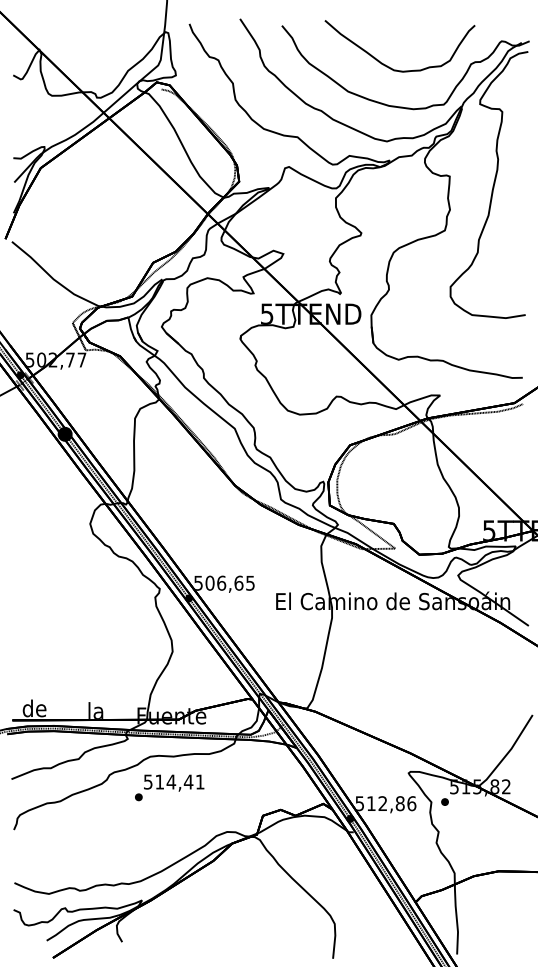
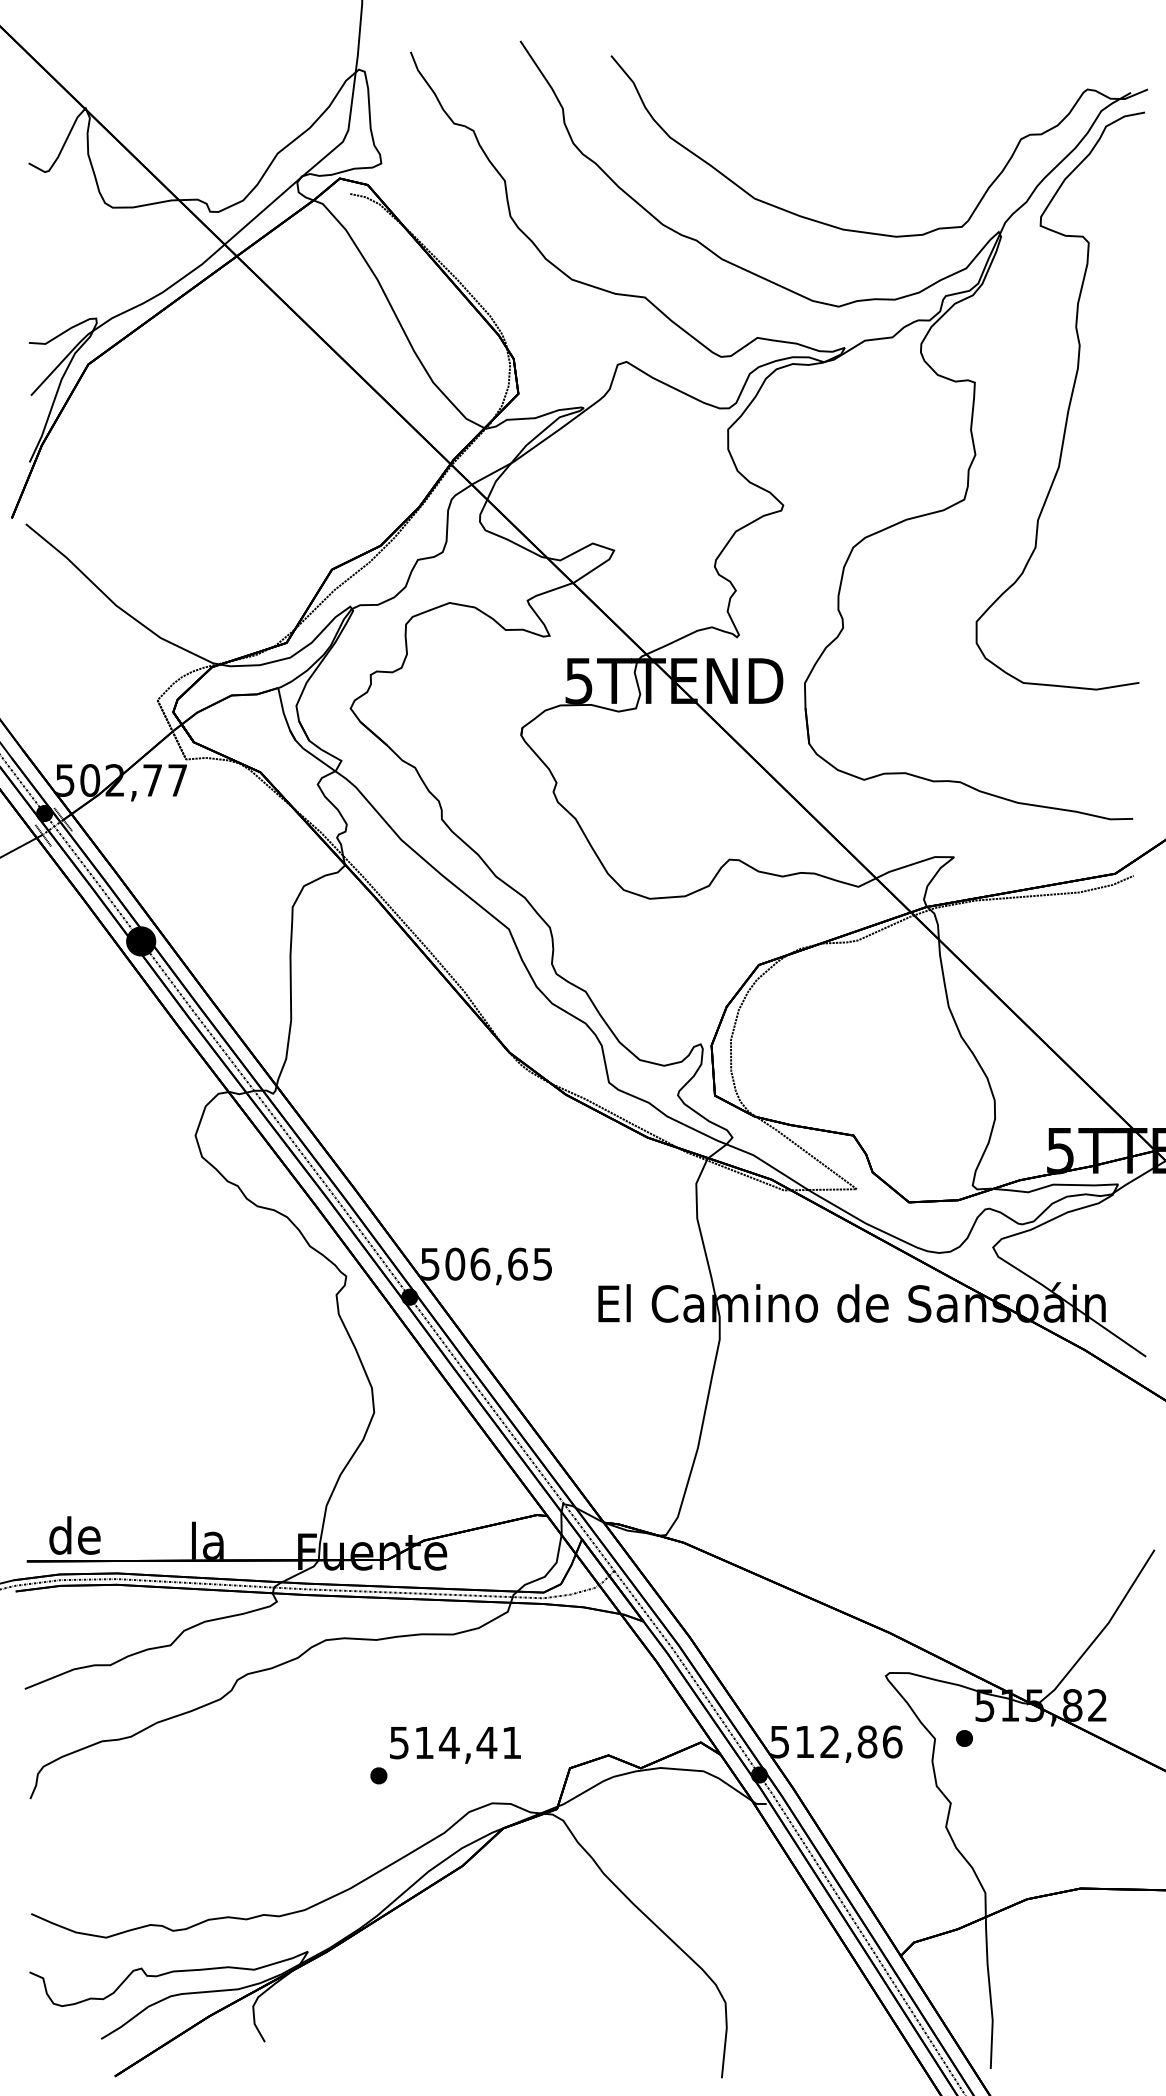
part: (389, 66) -> (844, 144), removed
text: (169, 787) -> (445, 1754), moved

